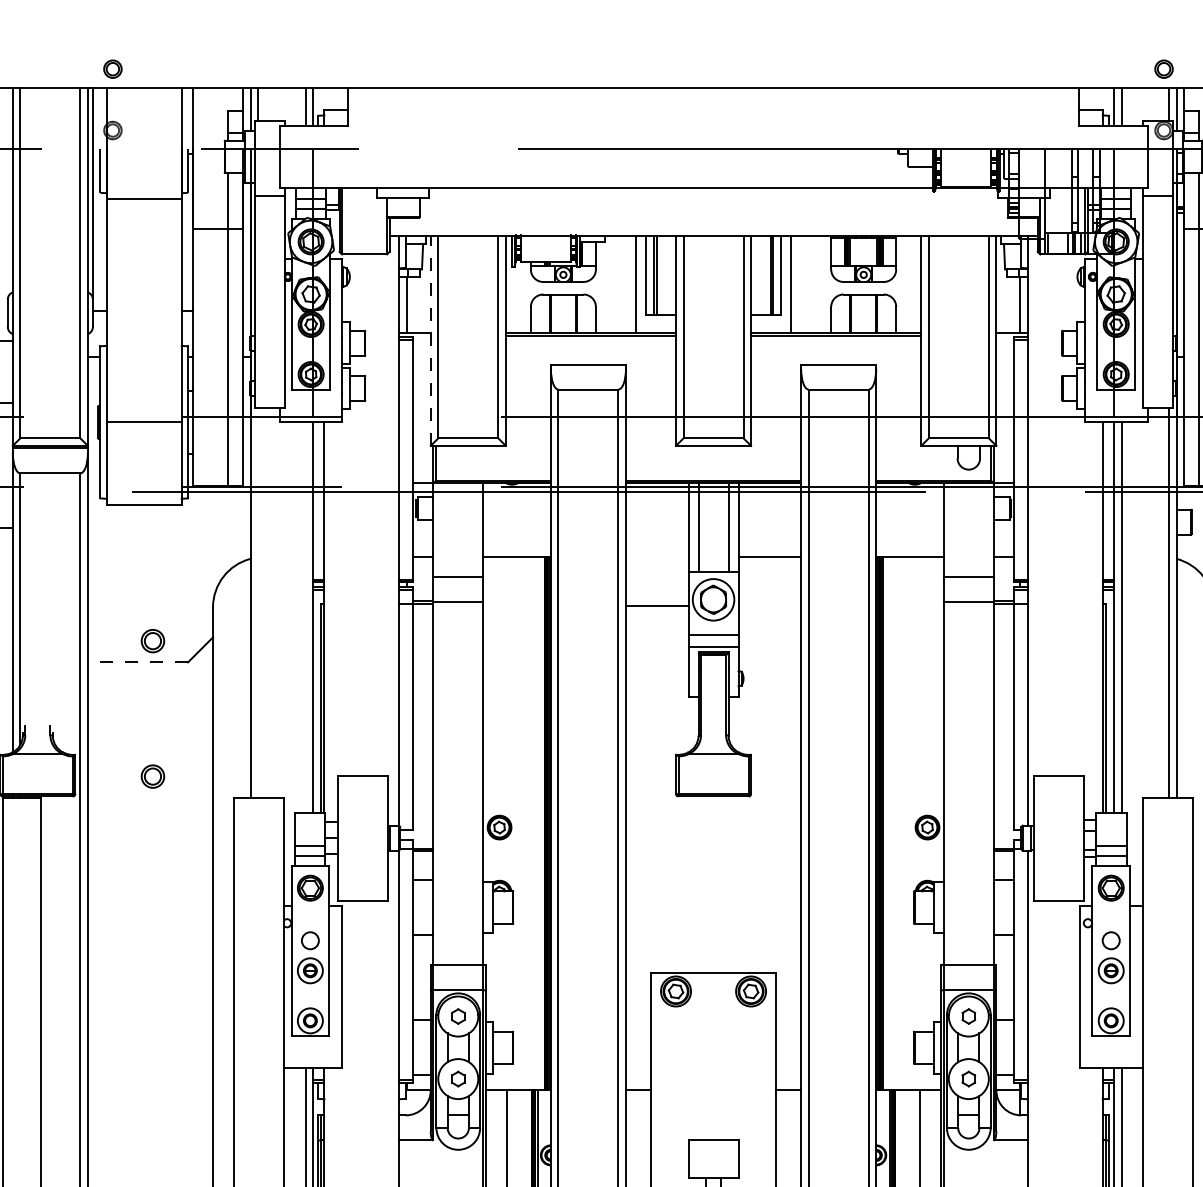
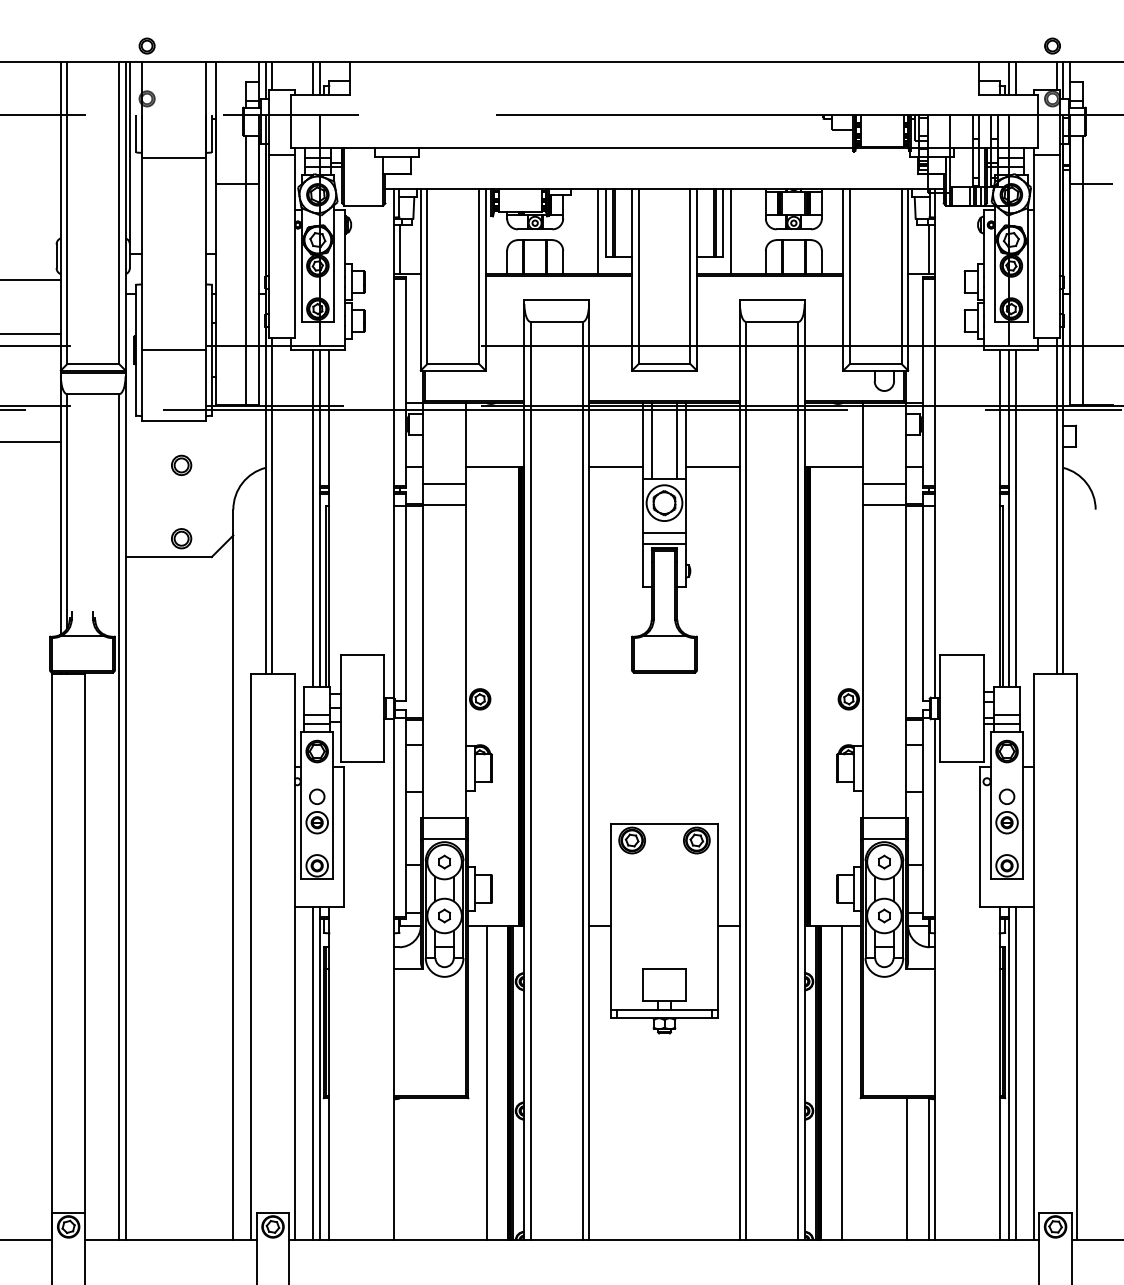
line: (430, 340) -> (420, 279), dashed -> solid
line: (258, 602) -> (272, 505), added
line: (656, 606) -> (615, 466), moved
line: (306, 617) -> (313, 518), added
line: (137, 662) -> (168, 557), dashed -> solid
part: (152, 775) -> (181, 464), moved

